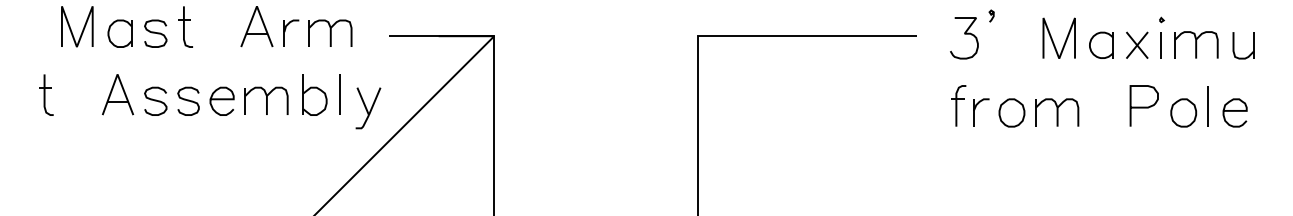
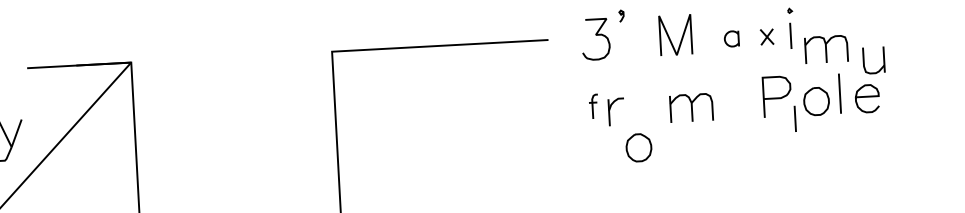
line: (1053, 40) -> (670, 37), moved
part: (1101, 44) -> (731, 38), size x0.6
part: (1137, 44) -> (767, 36), size x0.6
part: (1196, 44) -> (826, 48), moved
part: (1234, 45) -> (864, 60), moved
part: (958, 105) -> (593, 106), size x0.6
part: (1011, 112) -> (638, 147), moved
line: (1160, 129) -> (794, 119), added

